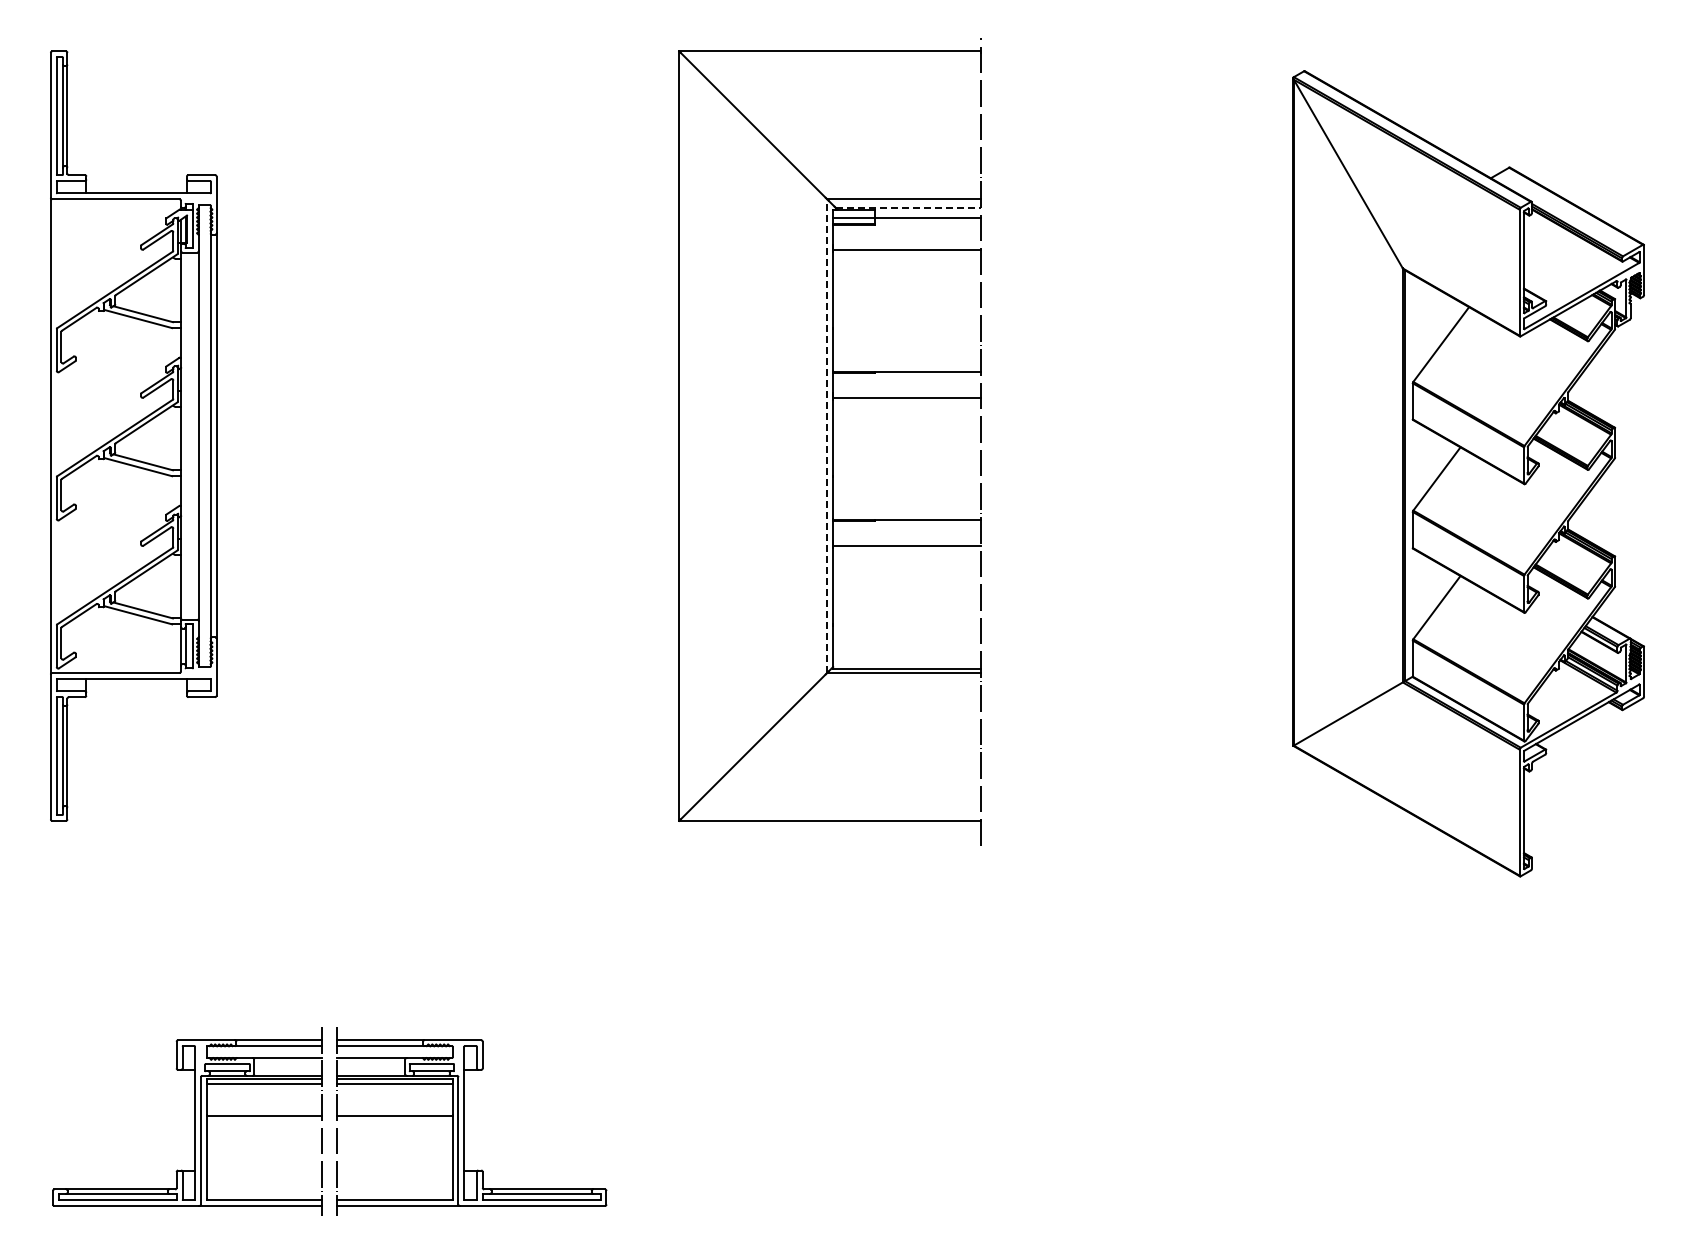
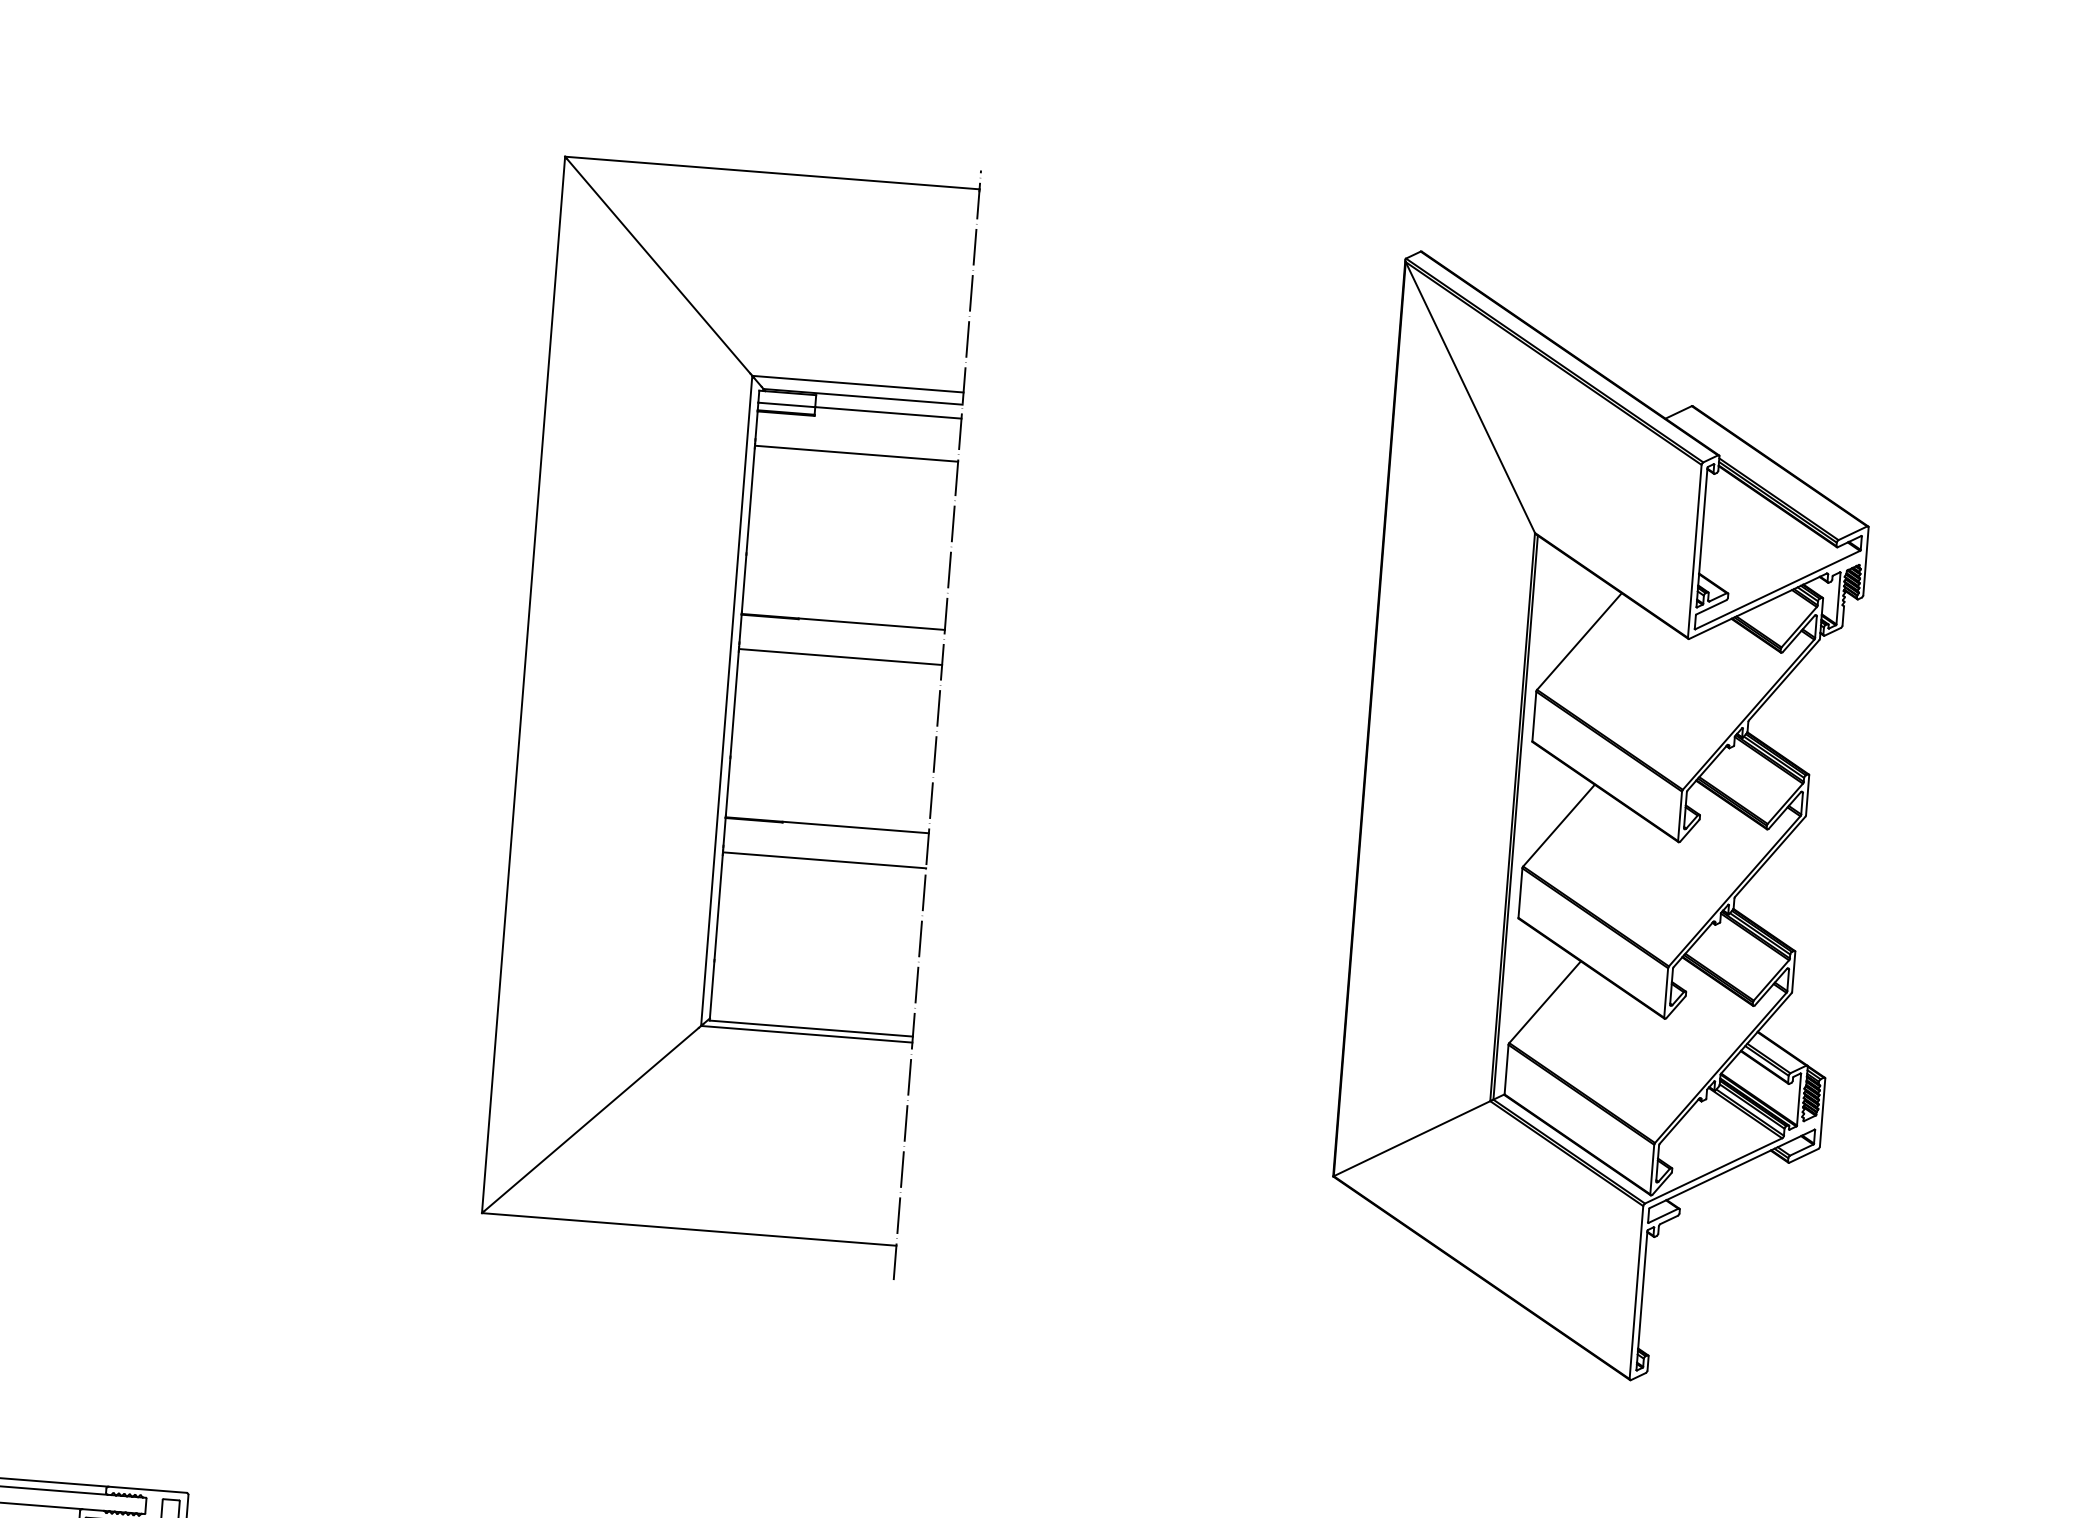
line: (908, 208) -> (862, 397), dashed -> solid
line: (827, 436) -> (727, 701), dashed -> solid

